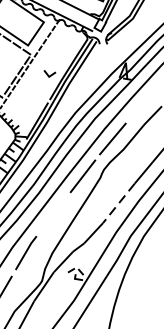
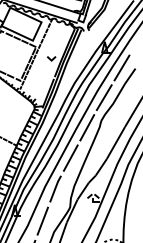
line: (143, 101) -> (121, 67), added
line: (118, 204) -> (115, 143), dashed -> solid
line: (53, 213) -> (70, 157), added

